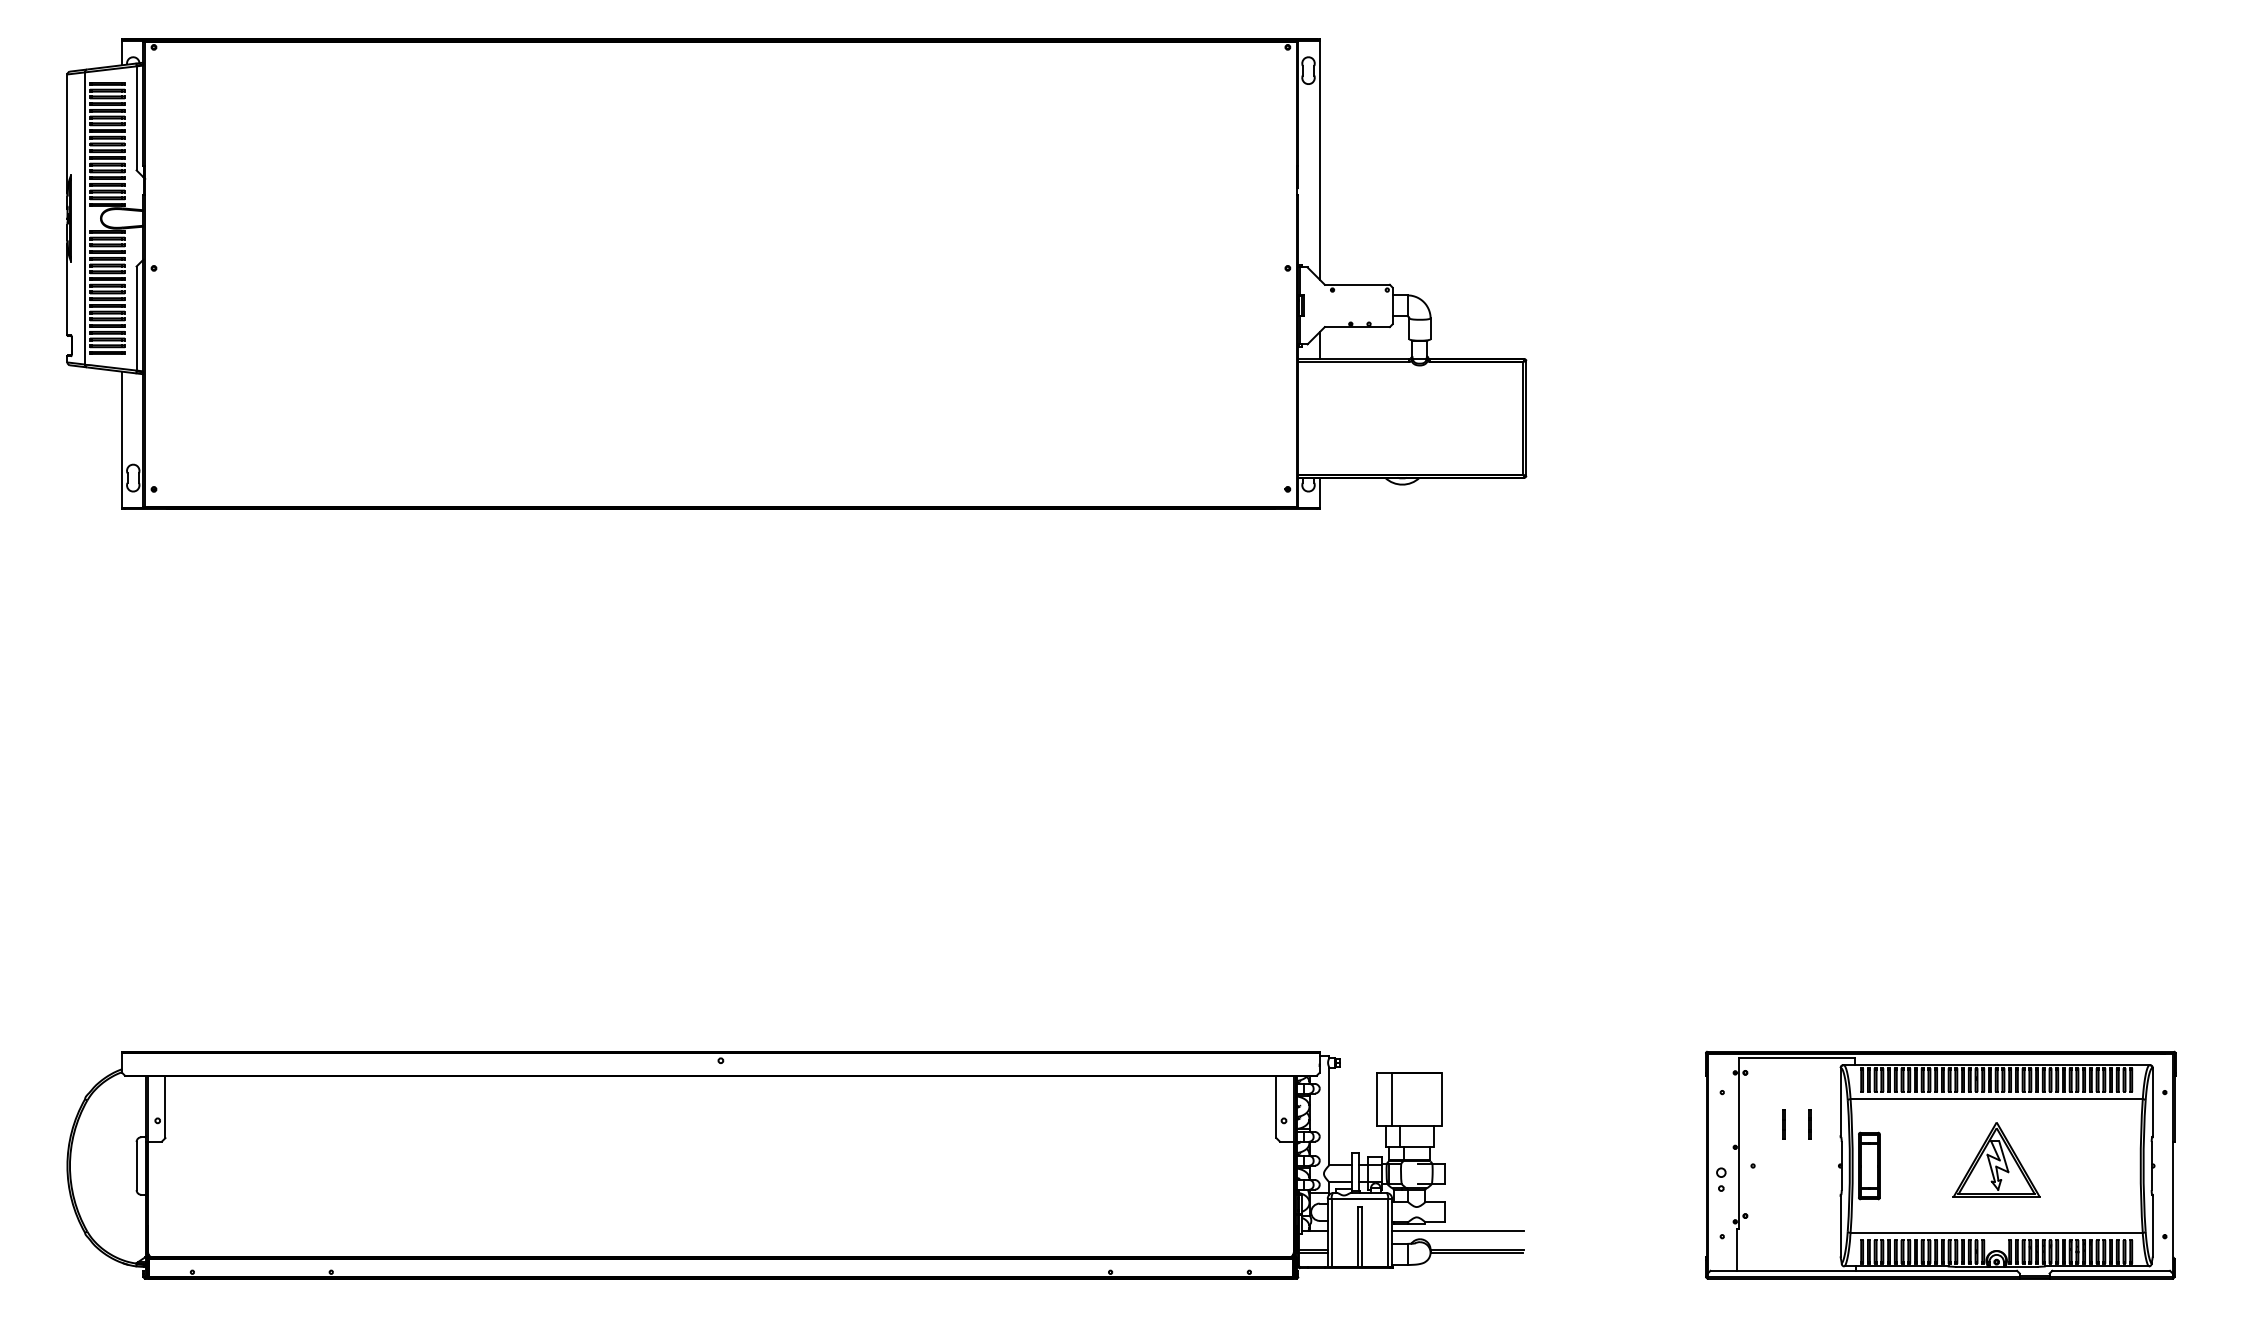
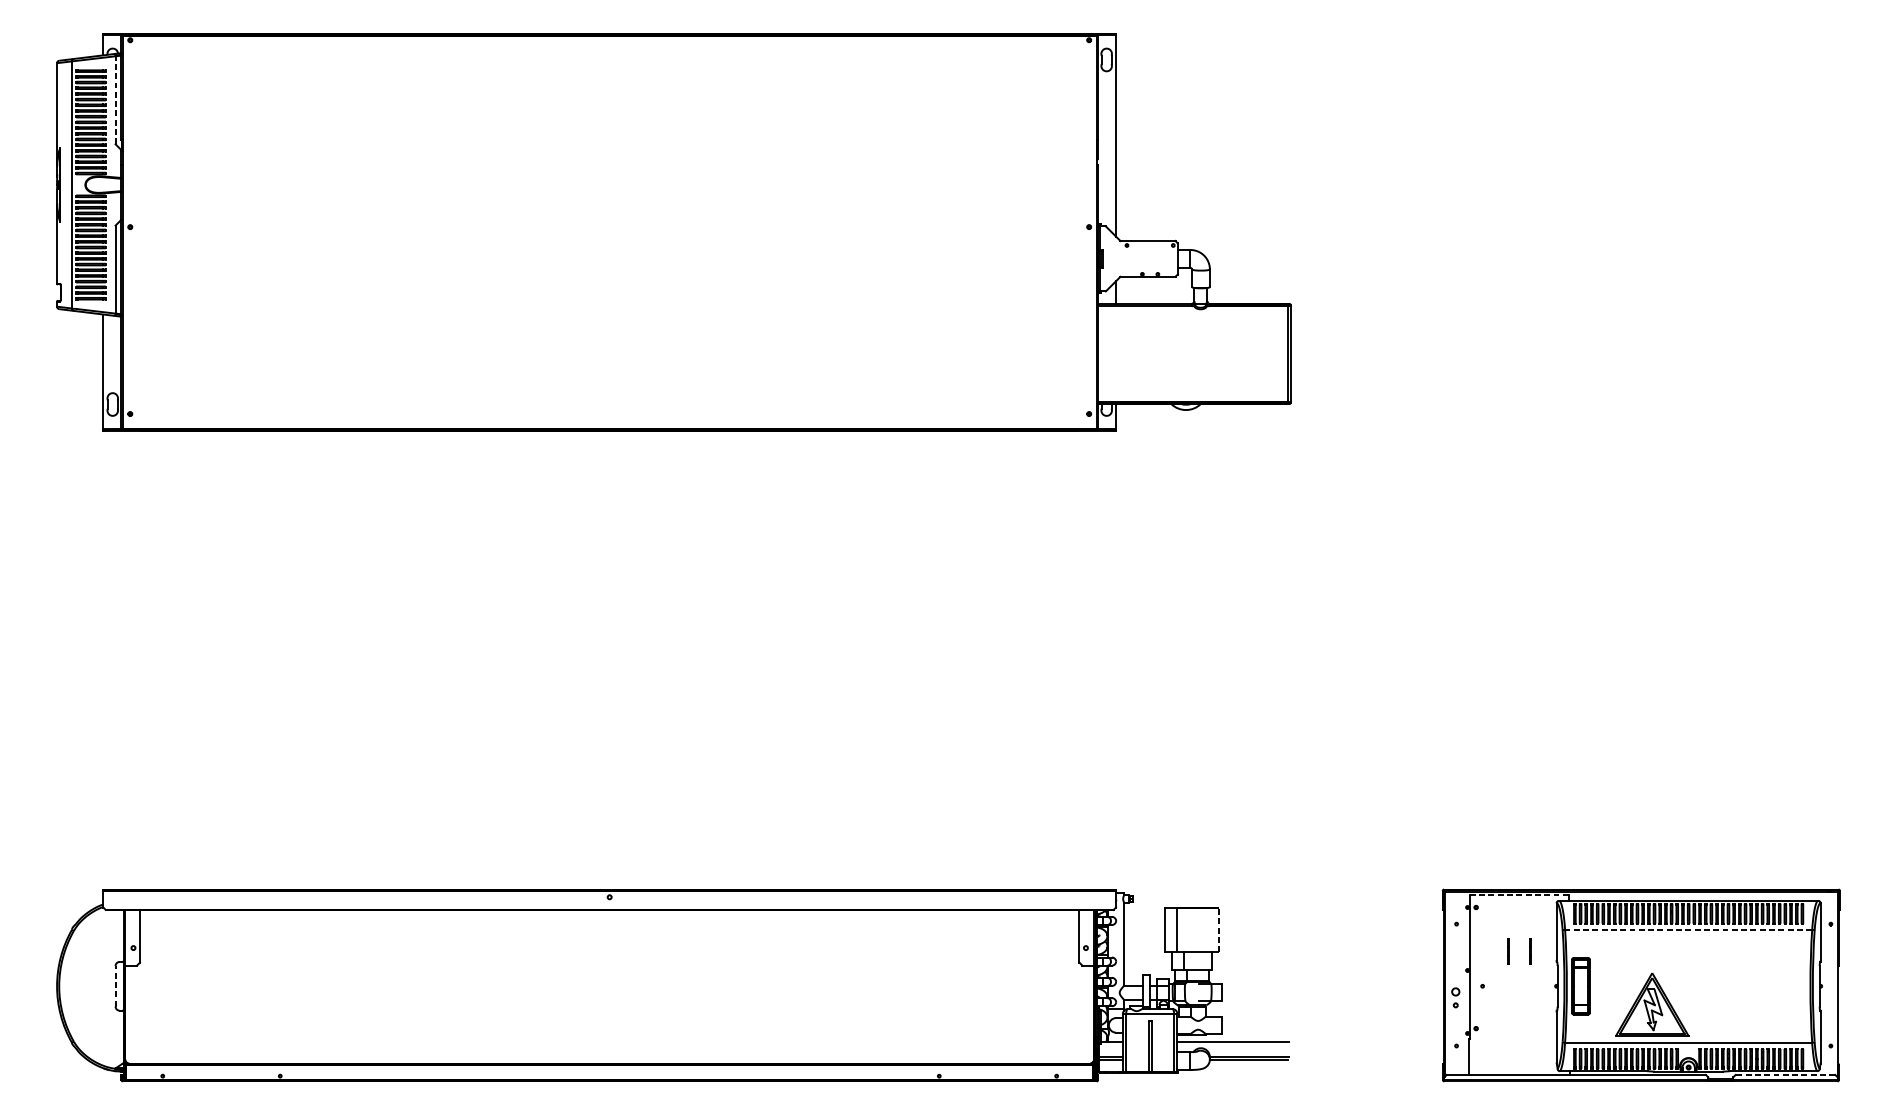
line: (136, 117) -> (115, 99), solid -> dashed
line: (1796, 1058) -> (1519, 895), solid -> dashed
line: (1441, 1098) -> (1219, 929), solid -> dashed
line: (1996, 1099) -> (1688, 930), solid -> dashed
part: (1996, 1159) -> (1652, 1004), moved
line: (136, 1165) -> (115, 985), solid -> dashed
line: (2111, 1270) -> (1785, 1074), solid -> dashed

